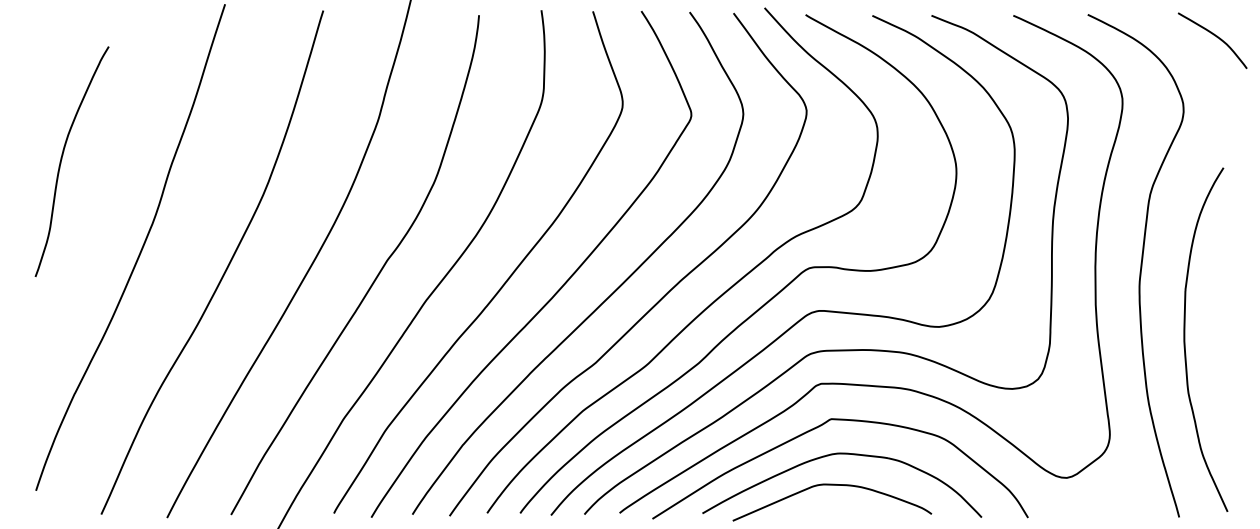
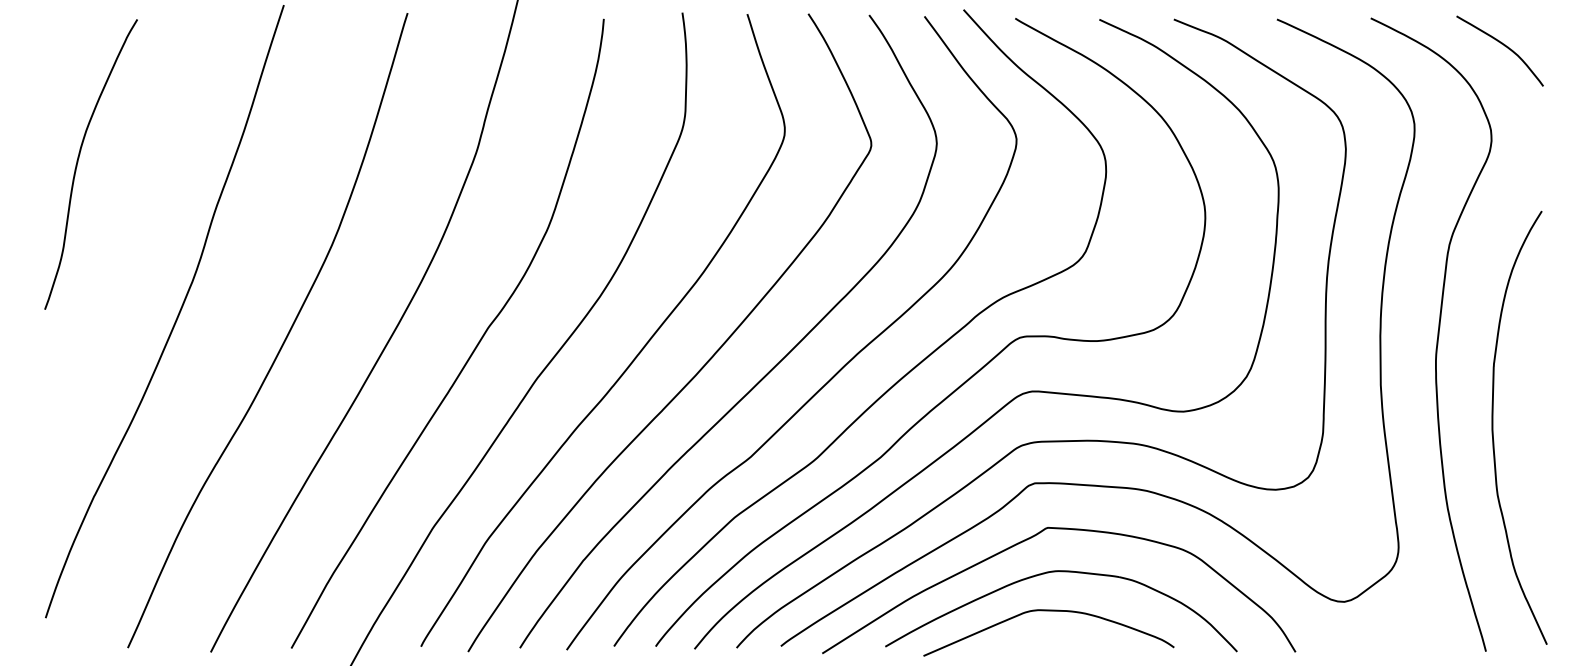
curve: (1213, 35) -> (1501, 44), moved
curve: (62, 160) -> (78, 162), moved

